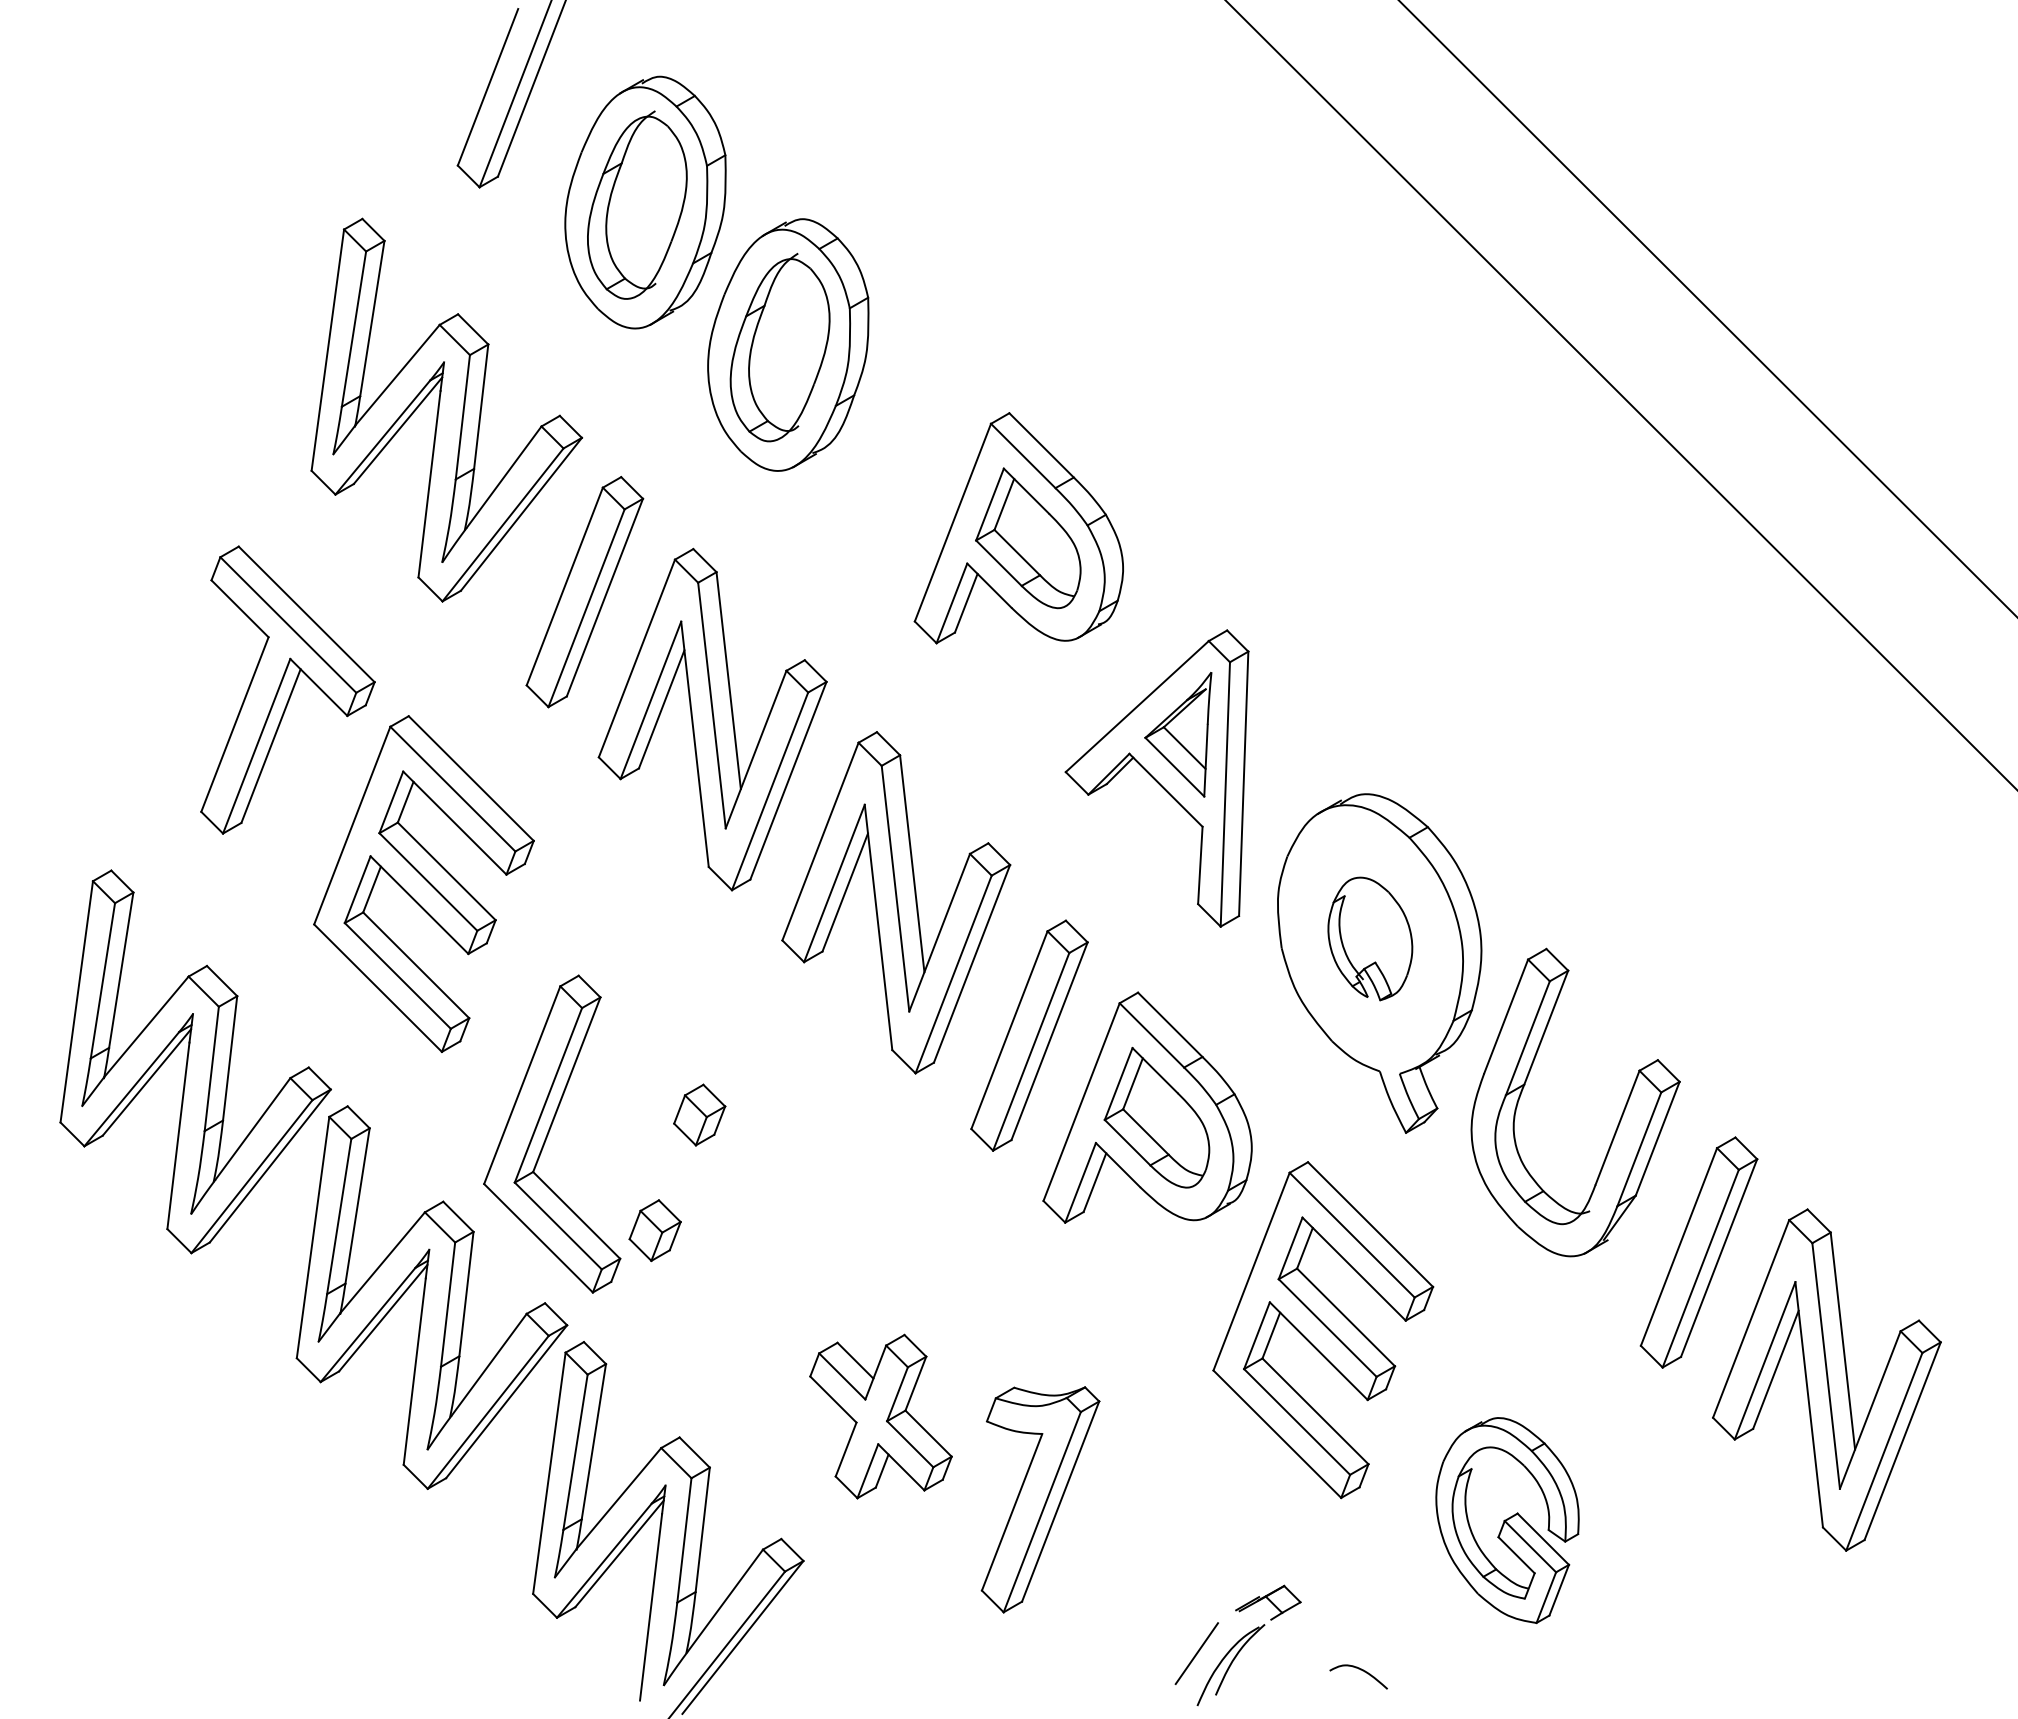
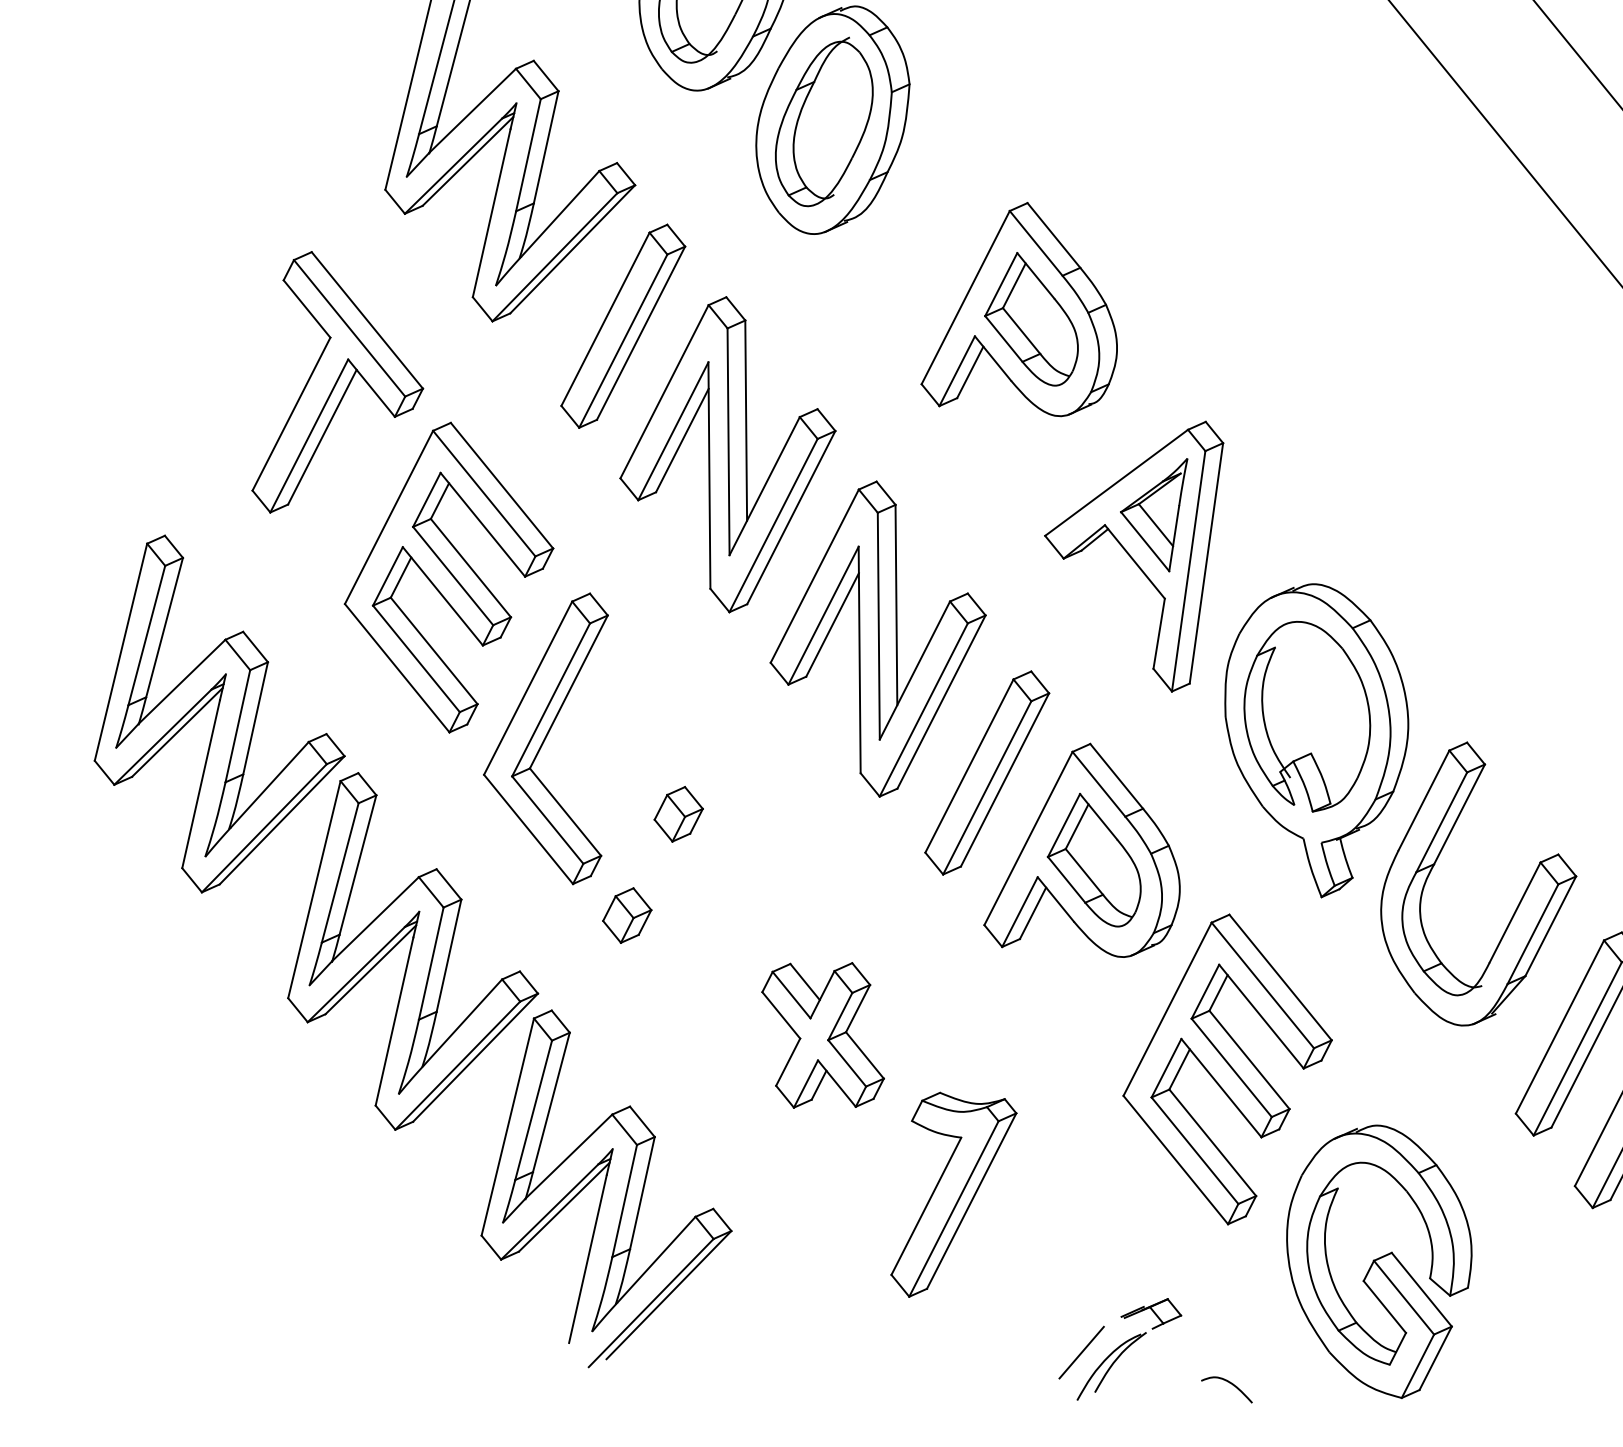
part: (1370, 938) -> (1307, 716), size x1.67
part: (552, 1133) -> (551, 735), moved
part: (880, 1416) -> (822, 1035), moved
part: (1507, 1520) -> (1377, 1260), size x1.43

